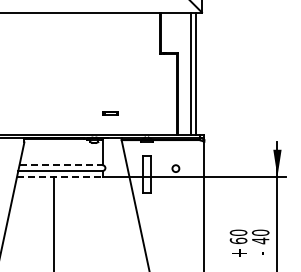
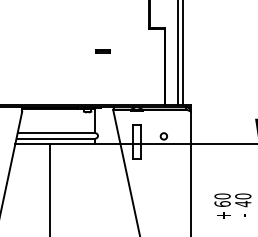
part: (110, 113) -> (102, 52), moved
line: (61, 165) -> (56, 133), dashed -> solid
line: (59, 176) -> (55, 143), dashed -> solid

